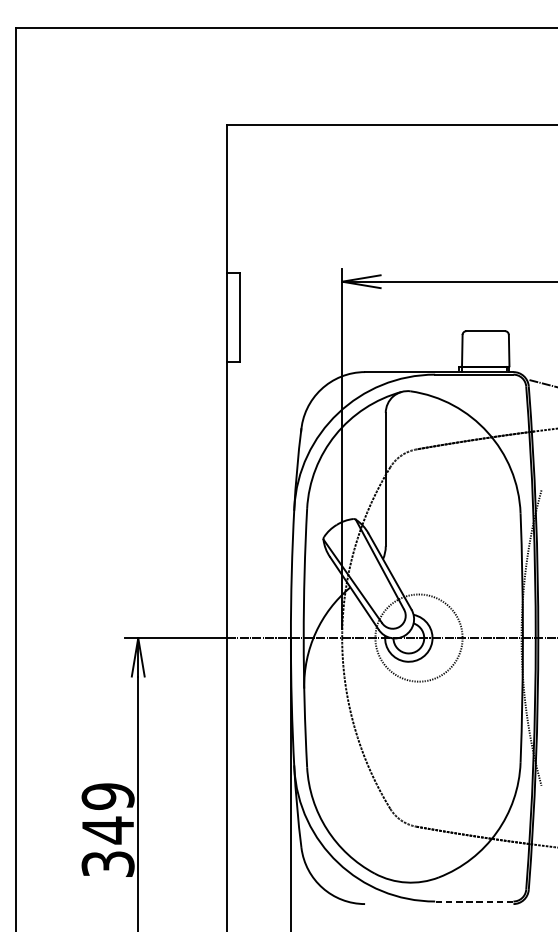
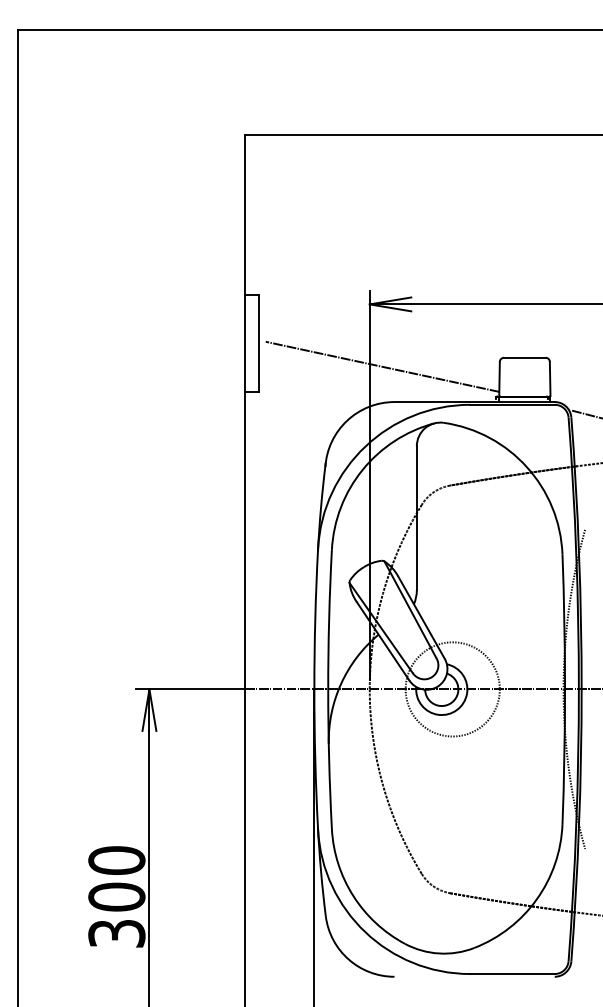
line: (353, 339) -> (382, 366), added
text: (107, 814) -> (116, 879), 349 -> 300
line: (474, 901) -> (512, 974), dashed -> solid

